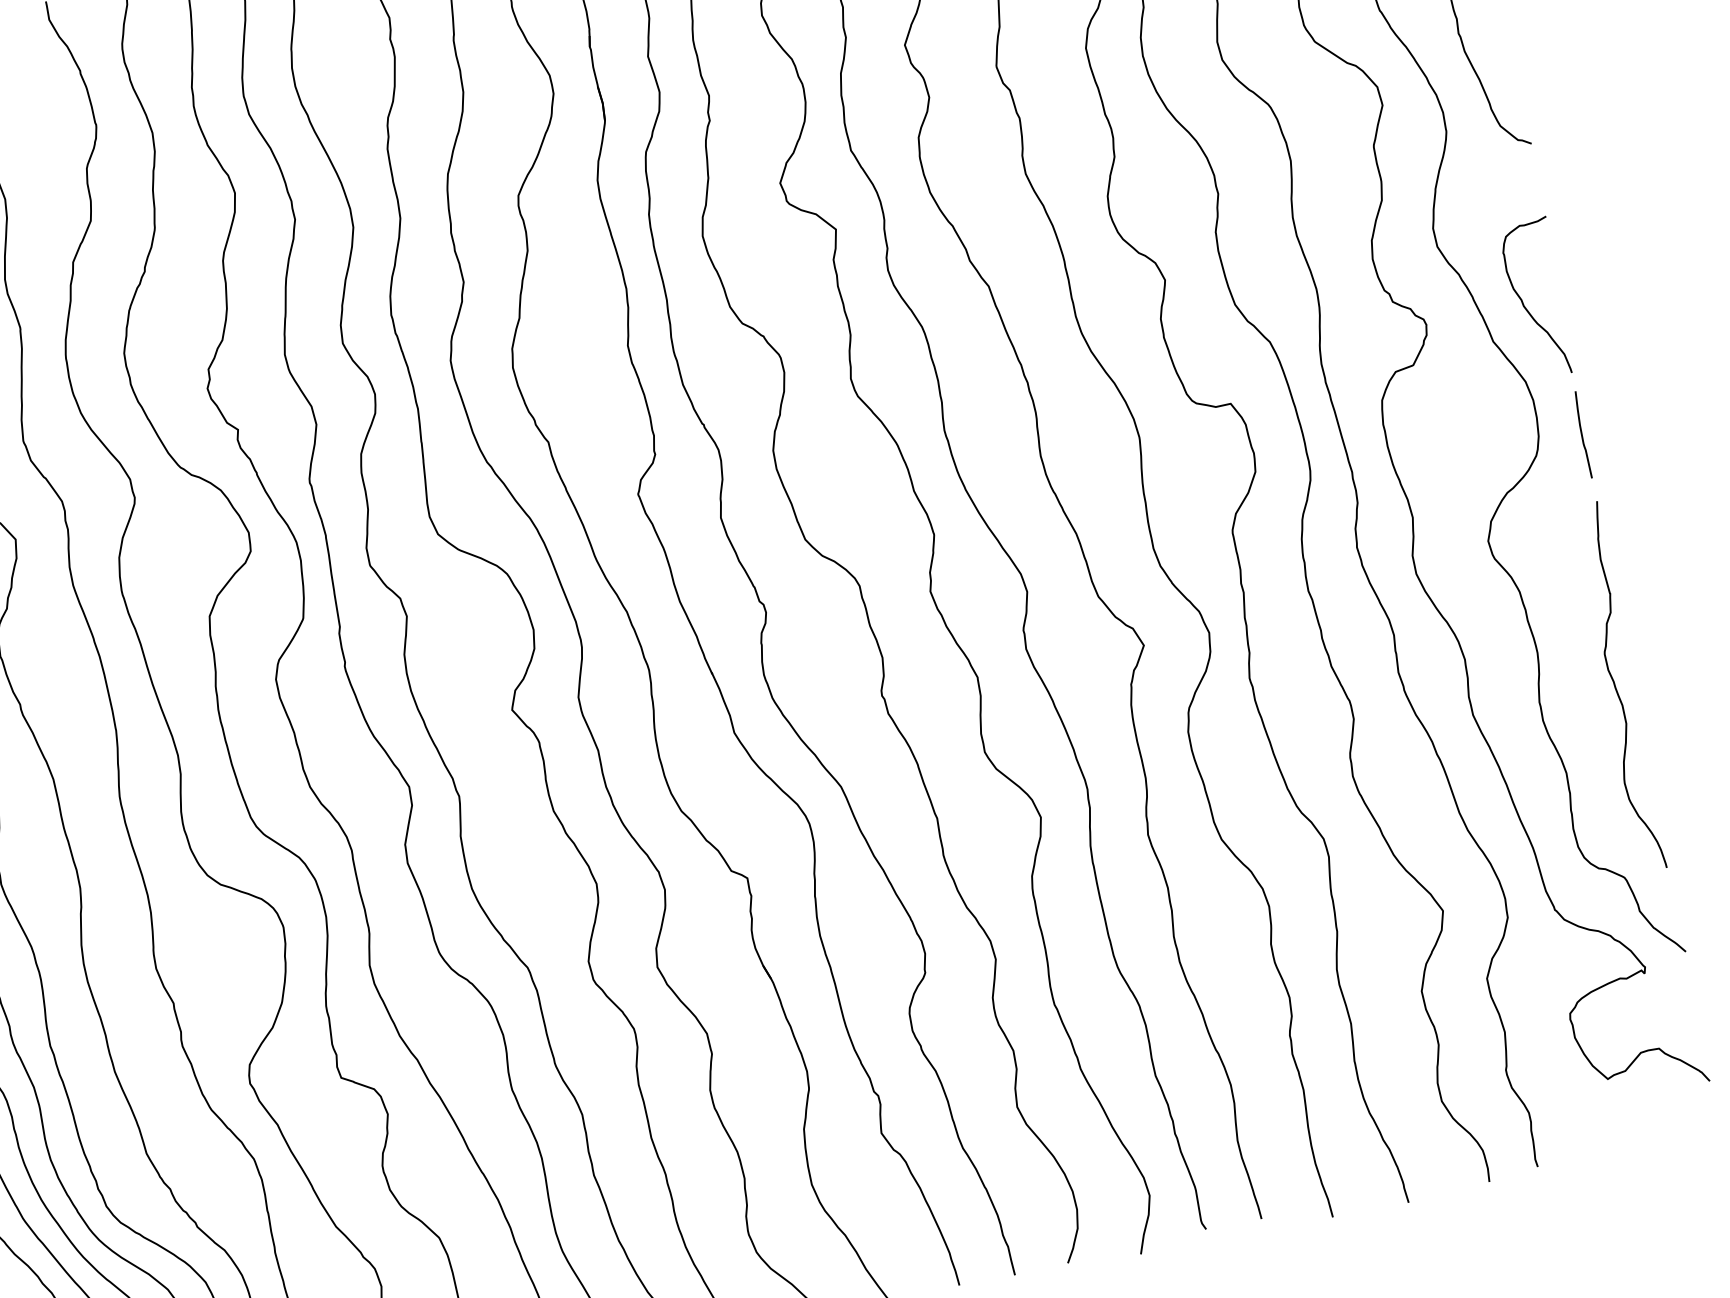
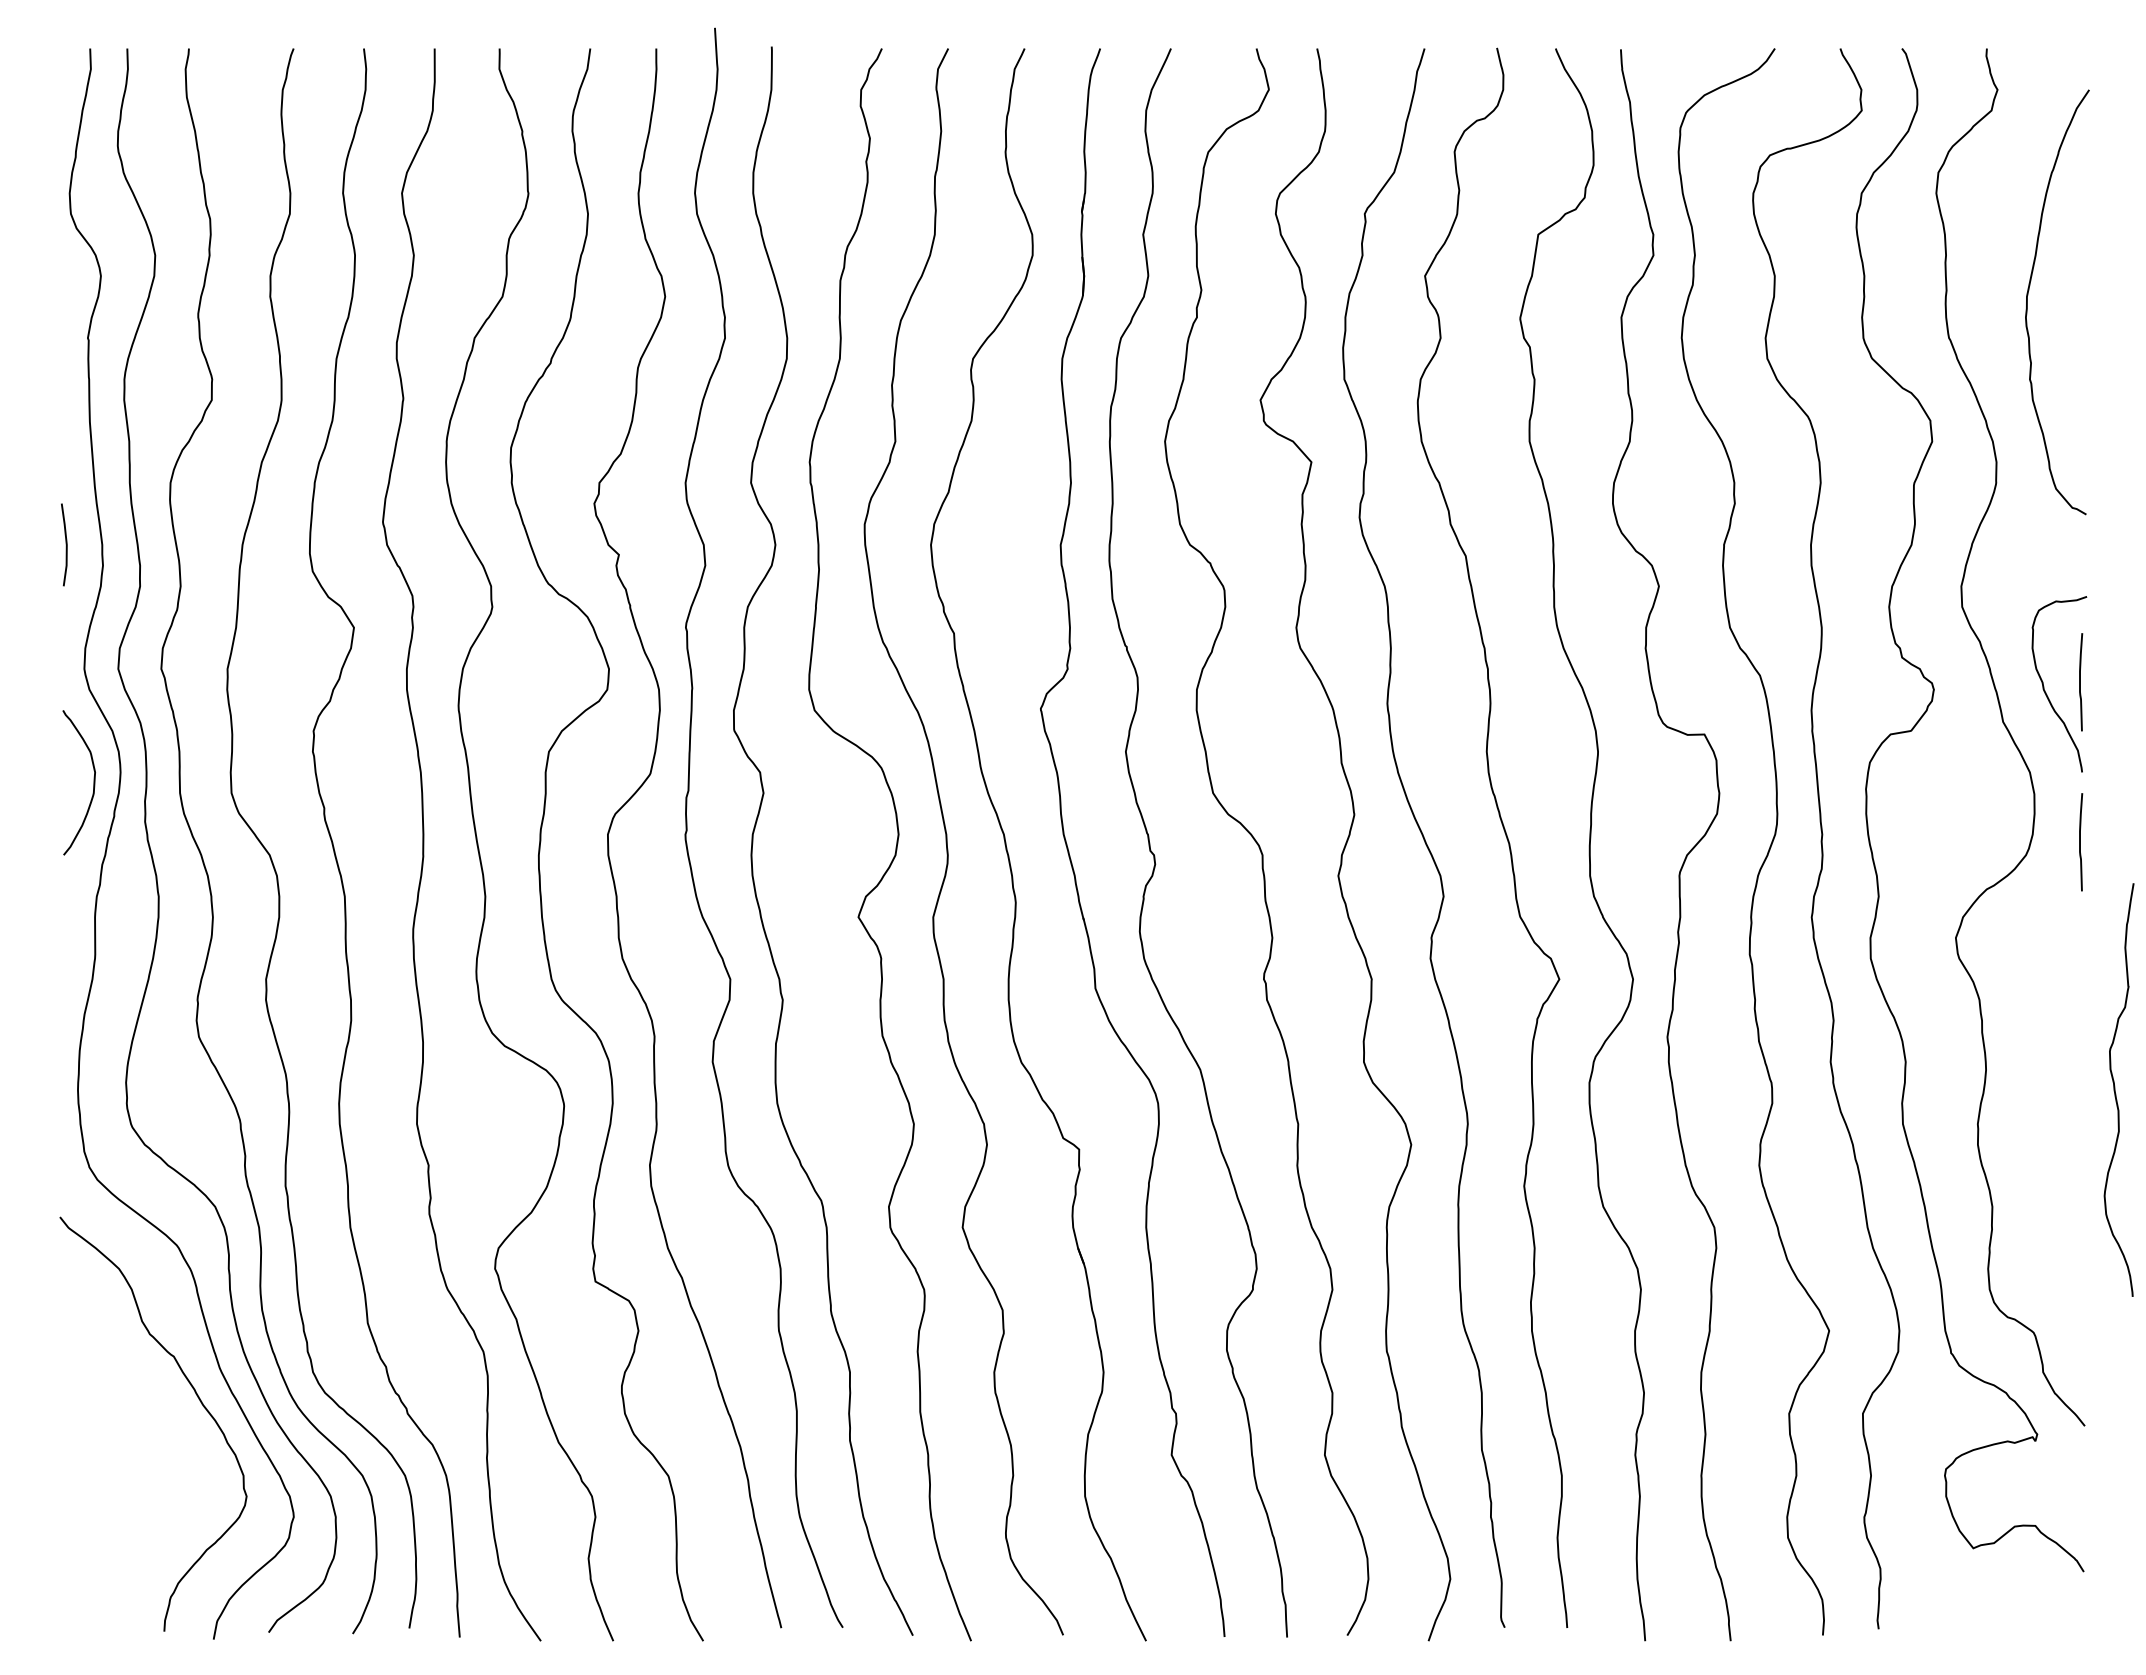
curve: (1555, 293) -> (2080, 682), added
curve: (1616, 687) -> (2115, 1089), moved

